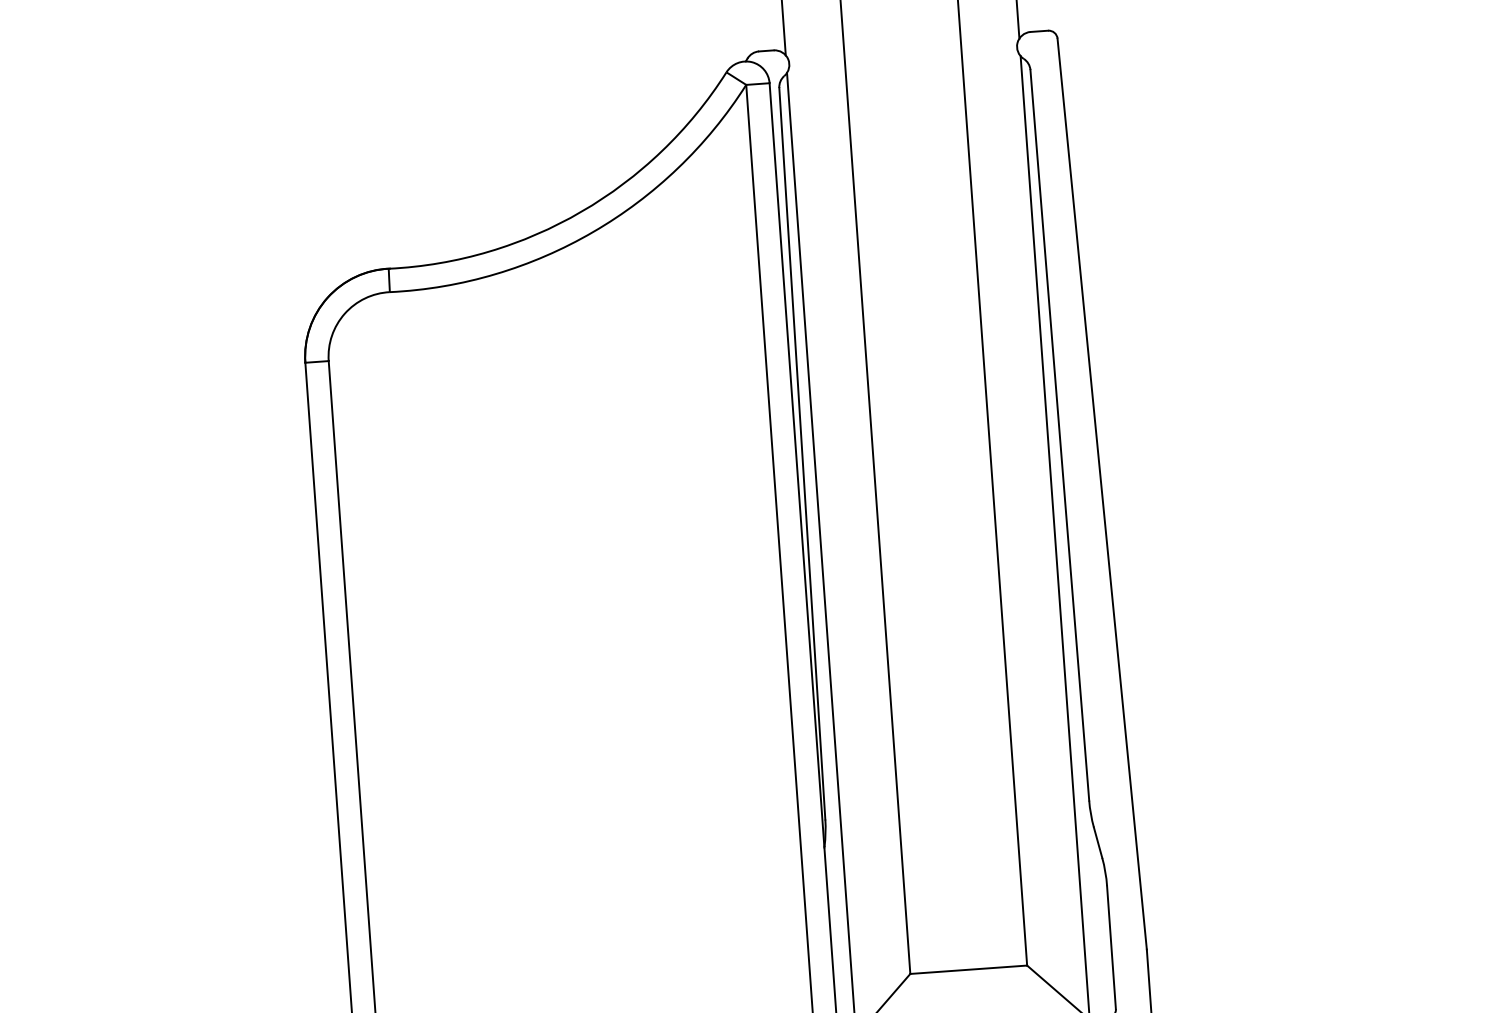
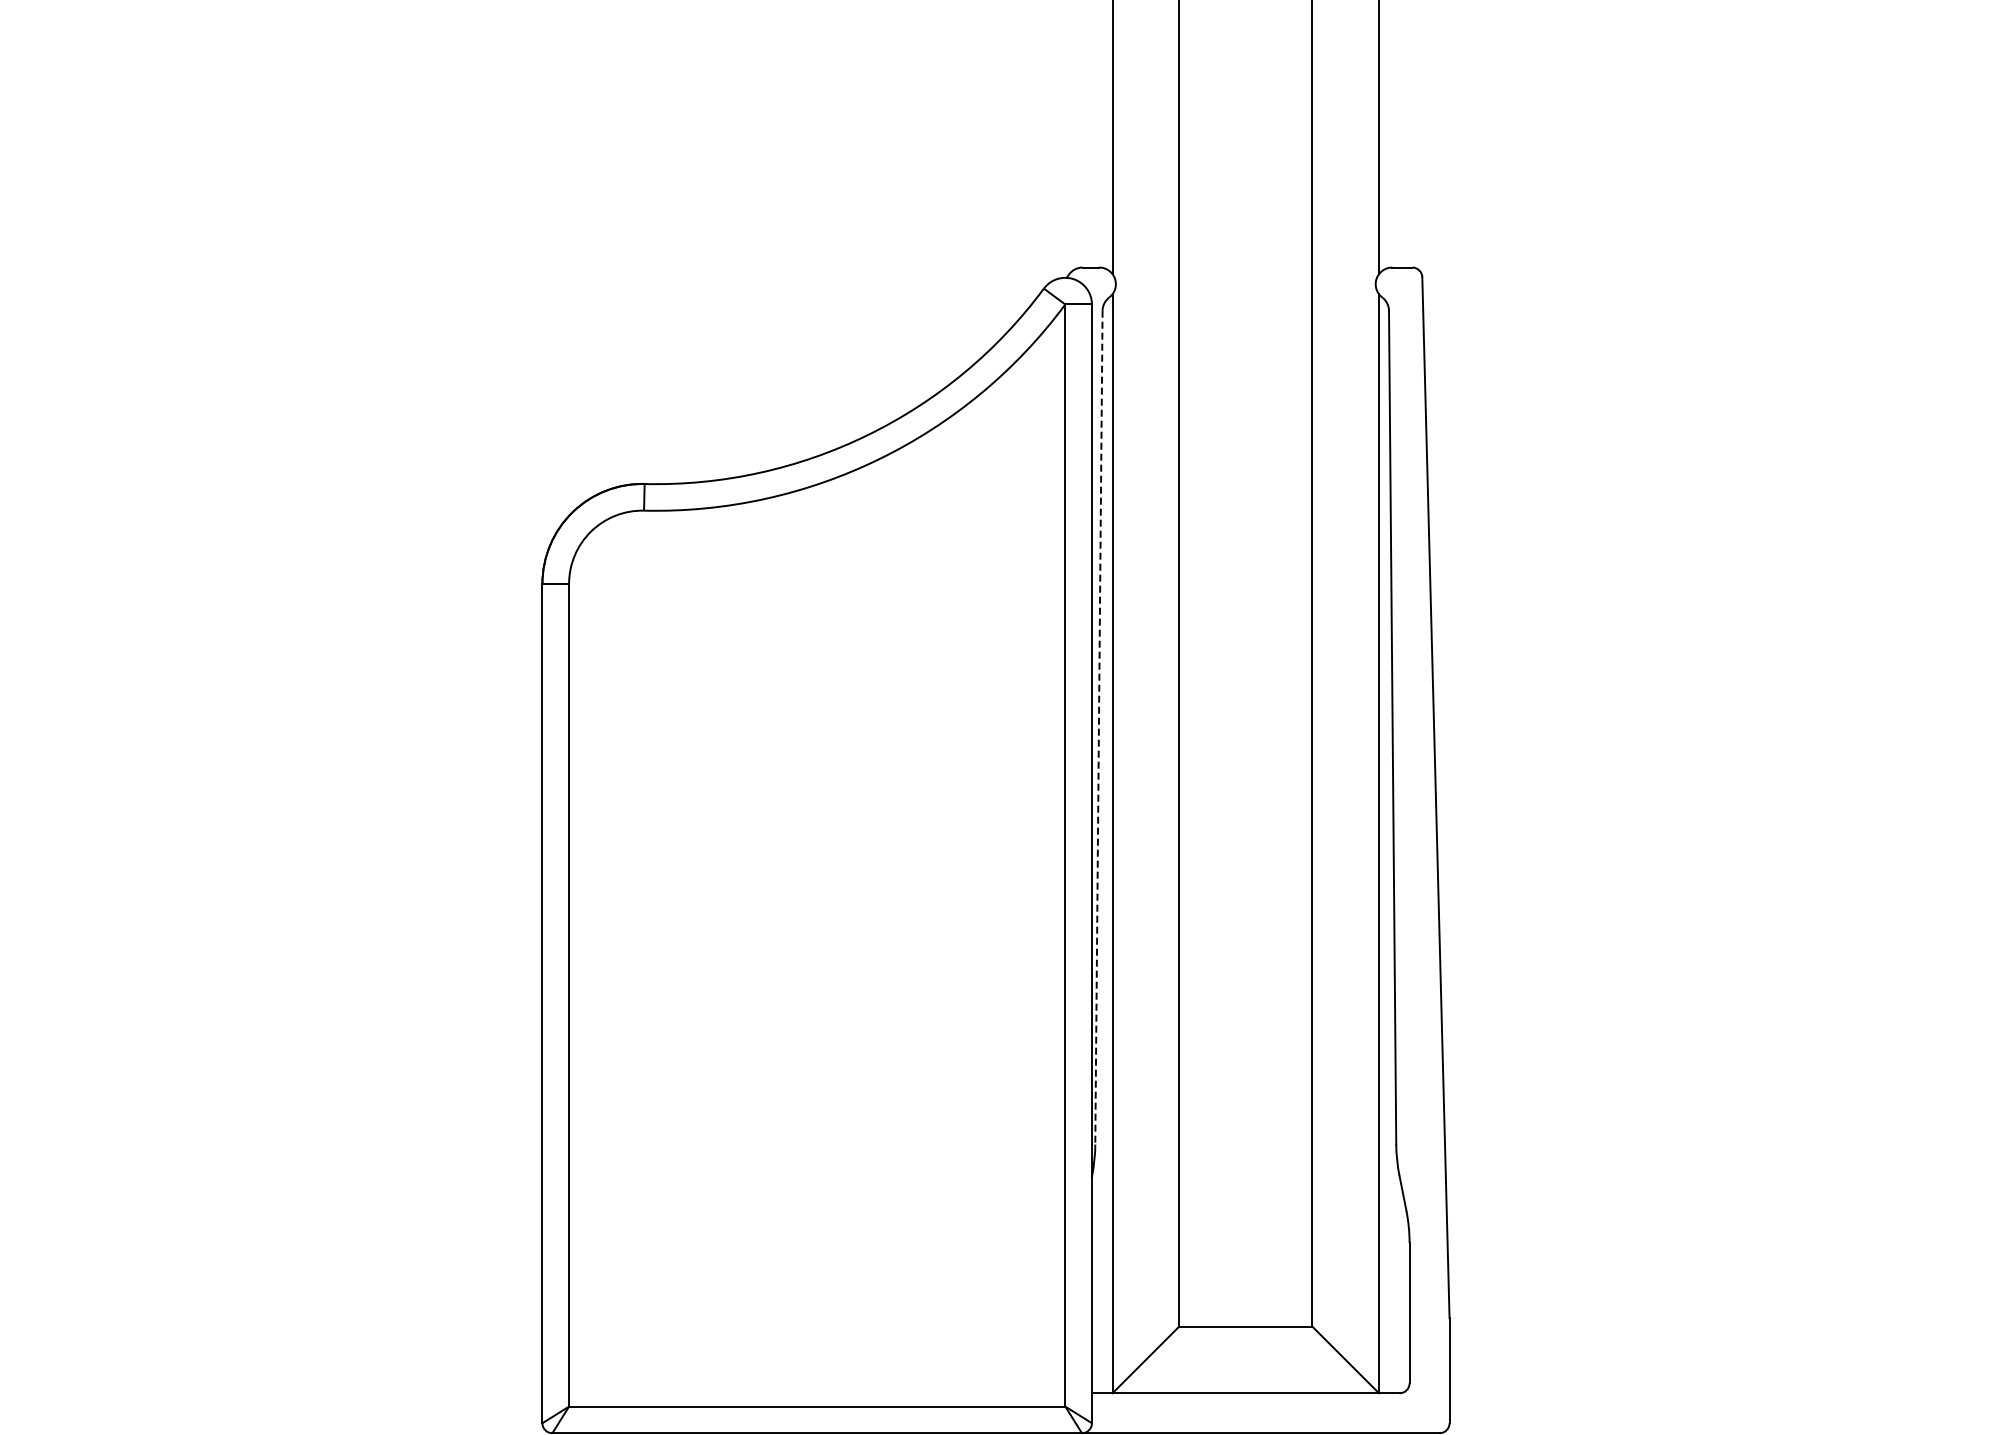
line: (801, 453) -> (1098, 727), solid -> dashed

